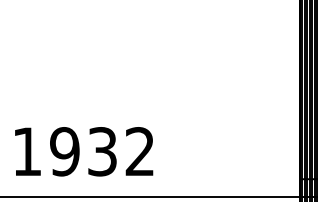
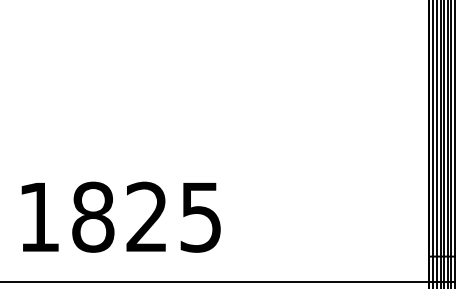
text: (101, 151) -> (145, 216), 1932 -> 1825

